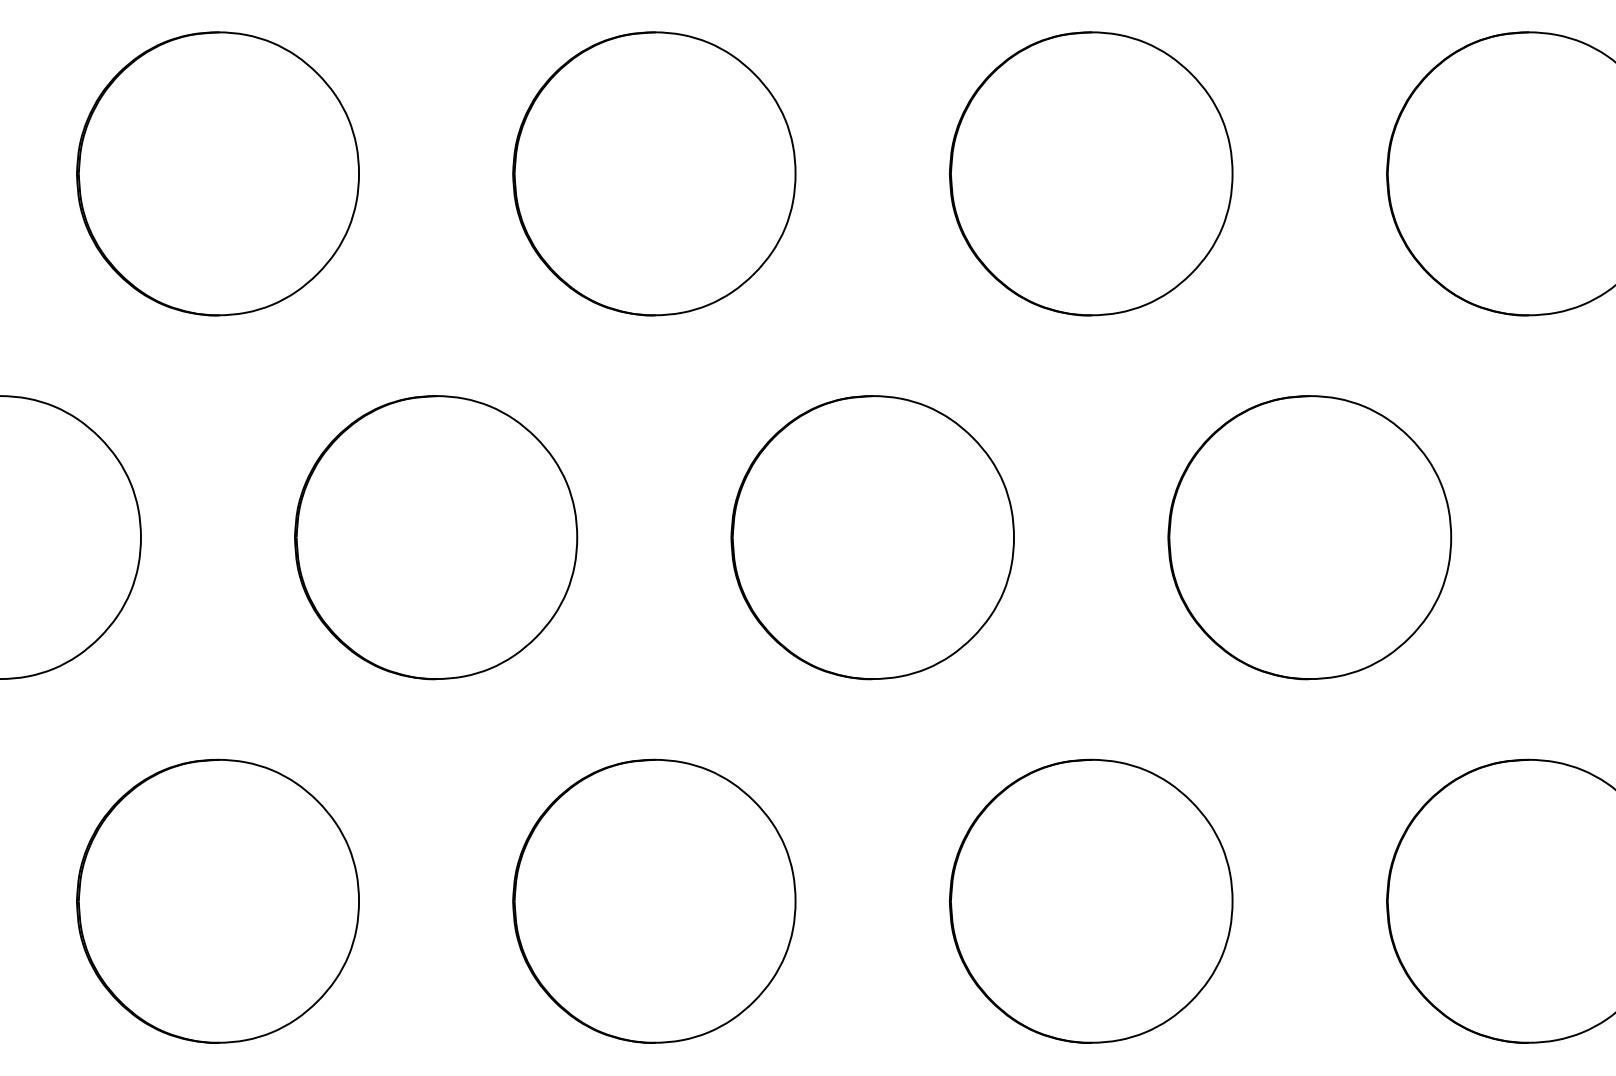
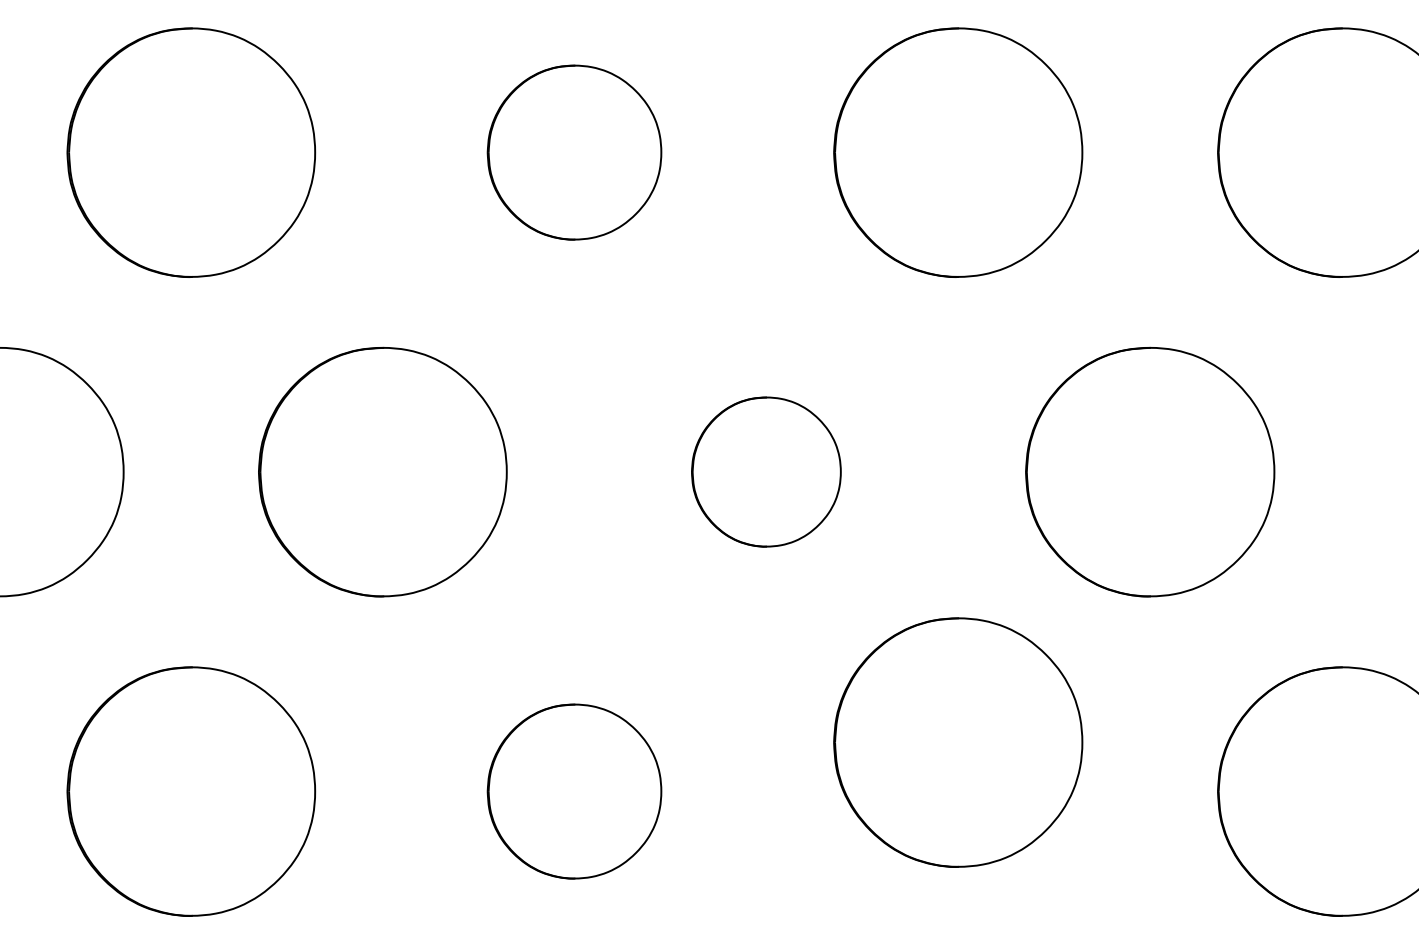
part: (654, 173) -> (574, 152), size x0.7
part: (872, 536) -> (766, 471), size x0.6
part: (654, 901) -> (574, 791), size x0.7
part: (1091, 901) -> (958, 742), moved

